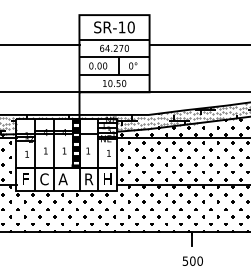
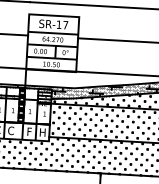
text: (130, 27) -> (65, 25), SR-10 -> SR-17
text: (62, 179) -> (10, 130), A -> C
text: (89, 179) -> (29, 131), R -> F

